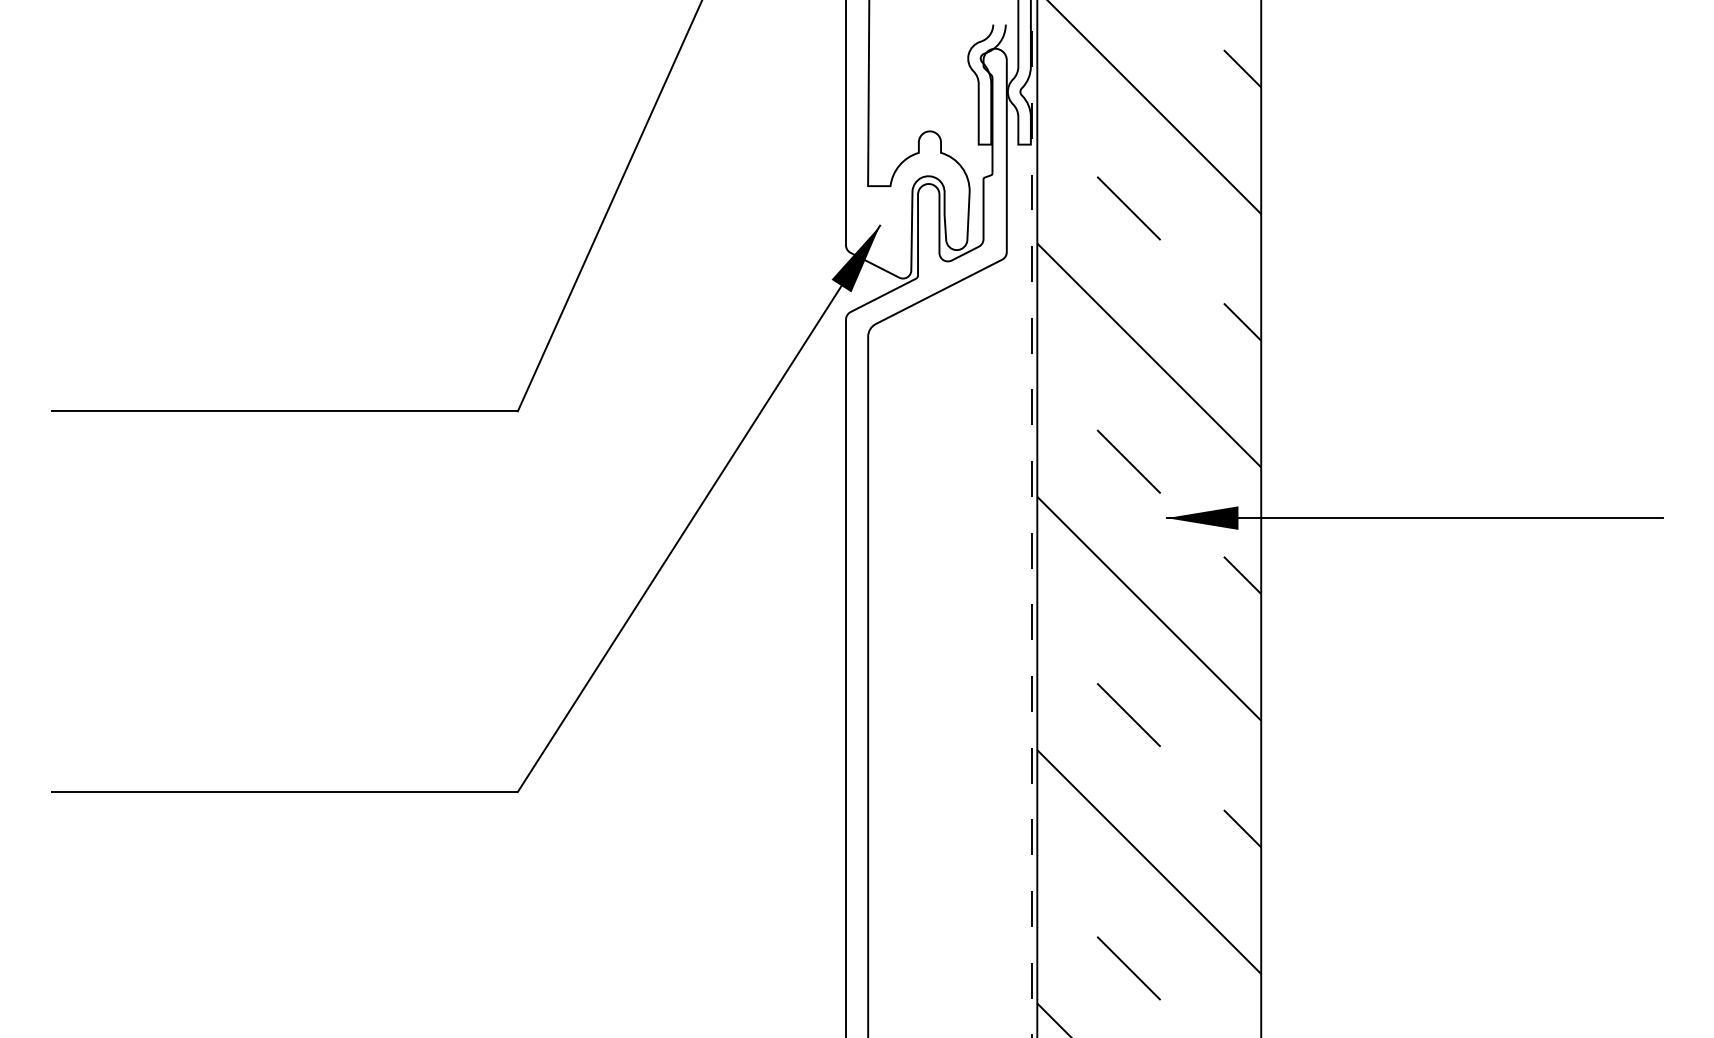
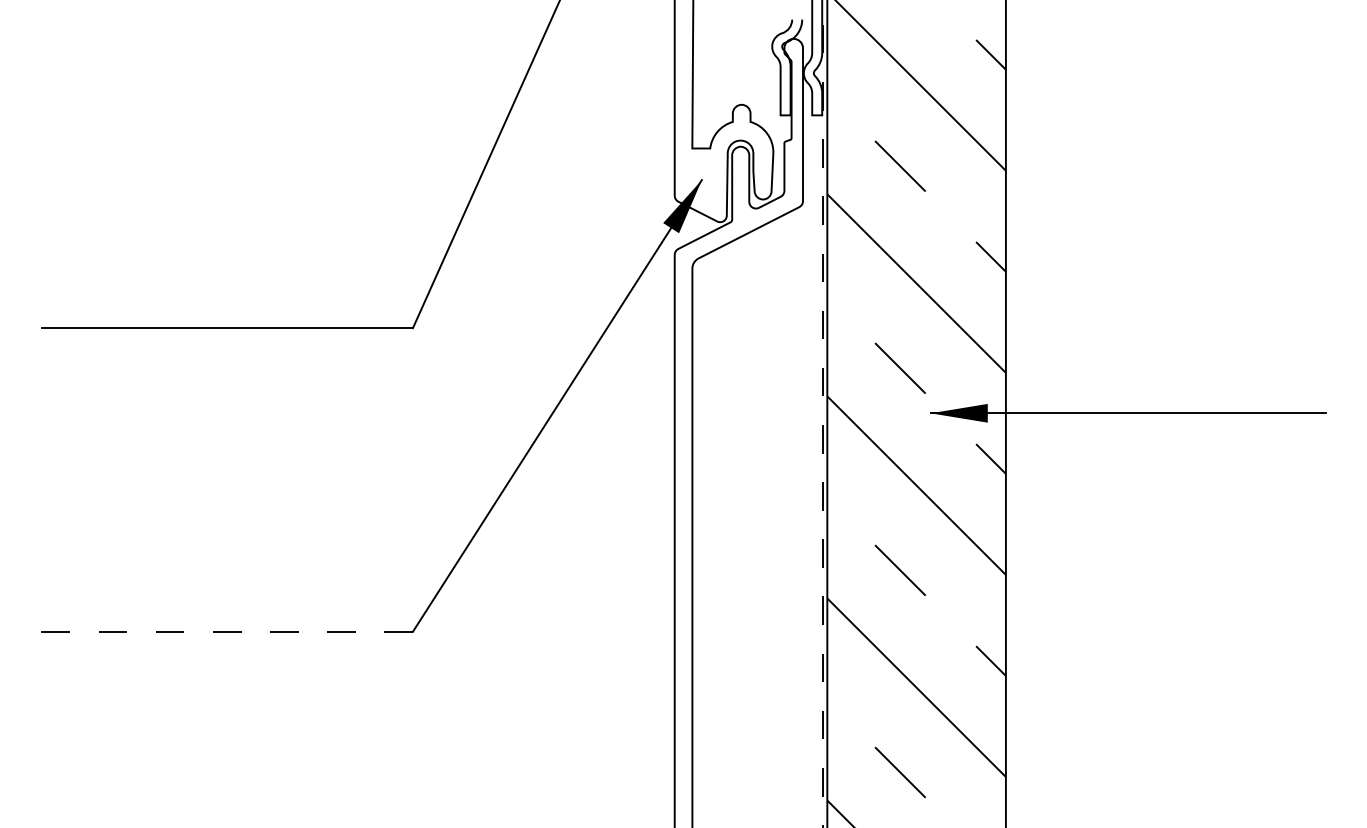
line: (284, 791) -> (226, 631), solid -> dashed

